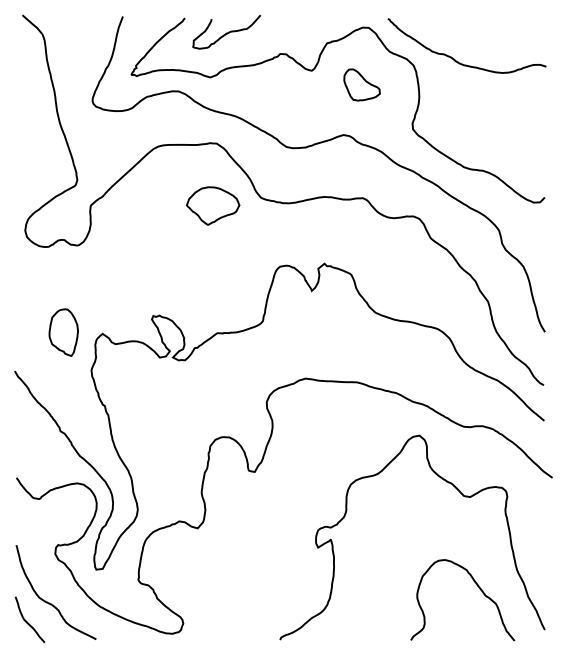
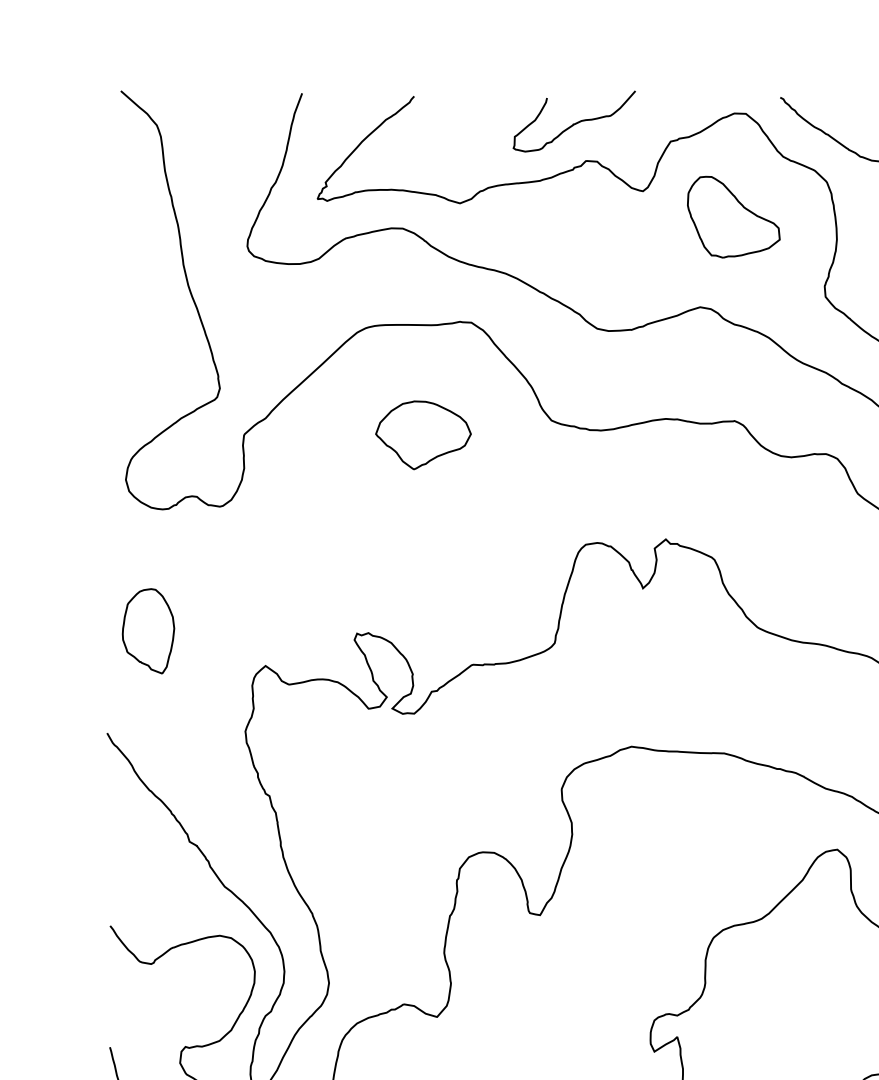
curve: (226, 32) -> (573, 122), moved
part: (361, 84) -> (732, 216), size x1.43
part: (213, 205) -> (424, 434), moved
part: (63, 332) -> (148, 631), moved

